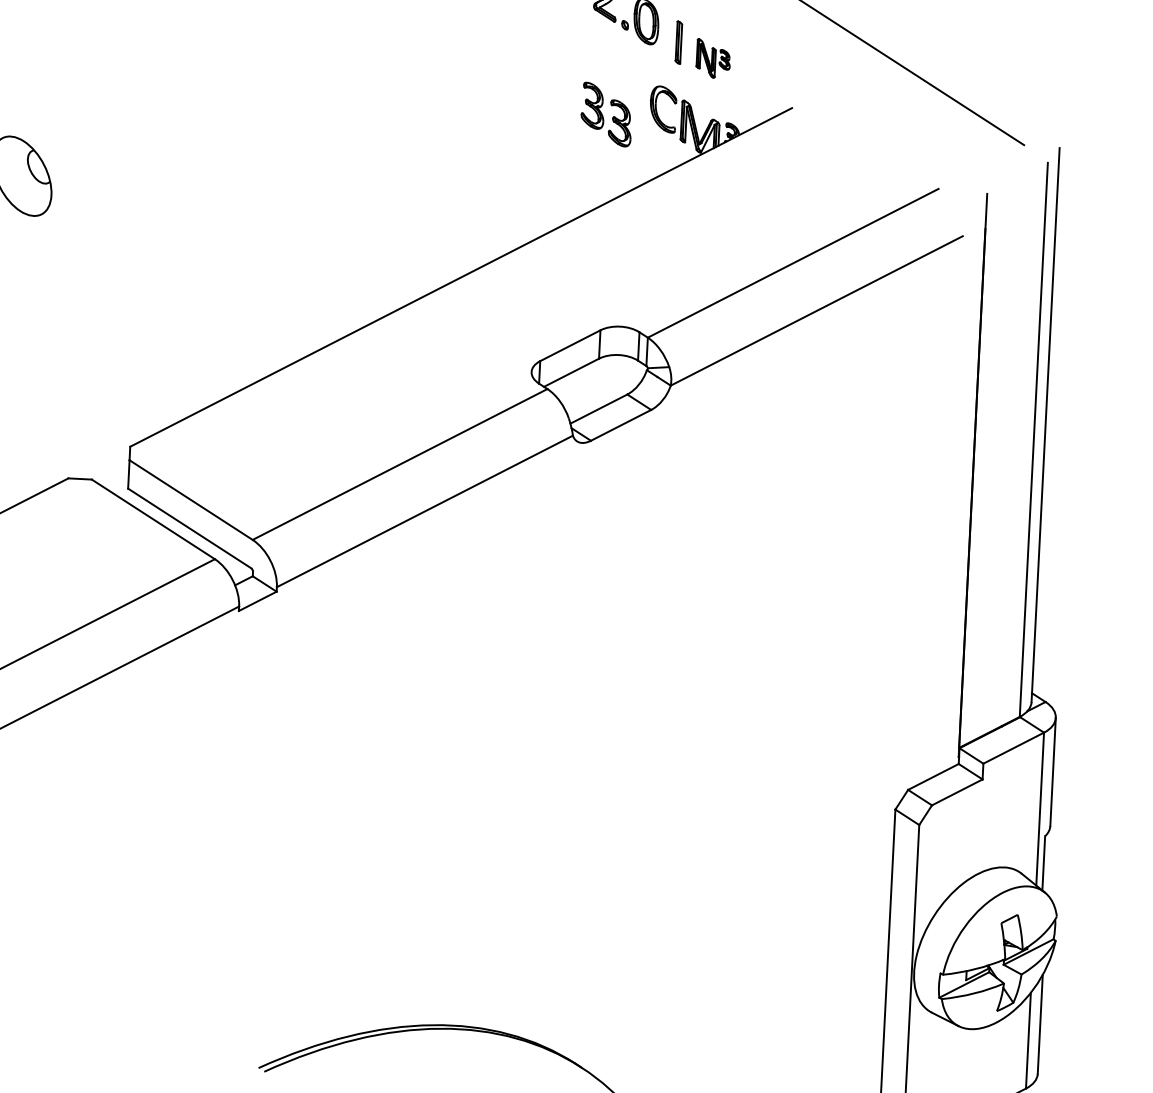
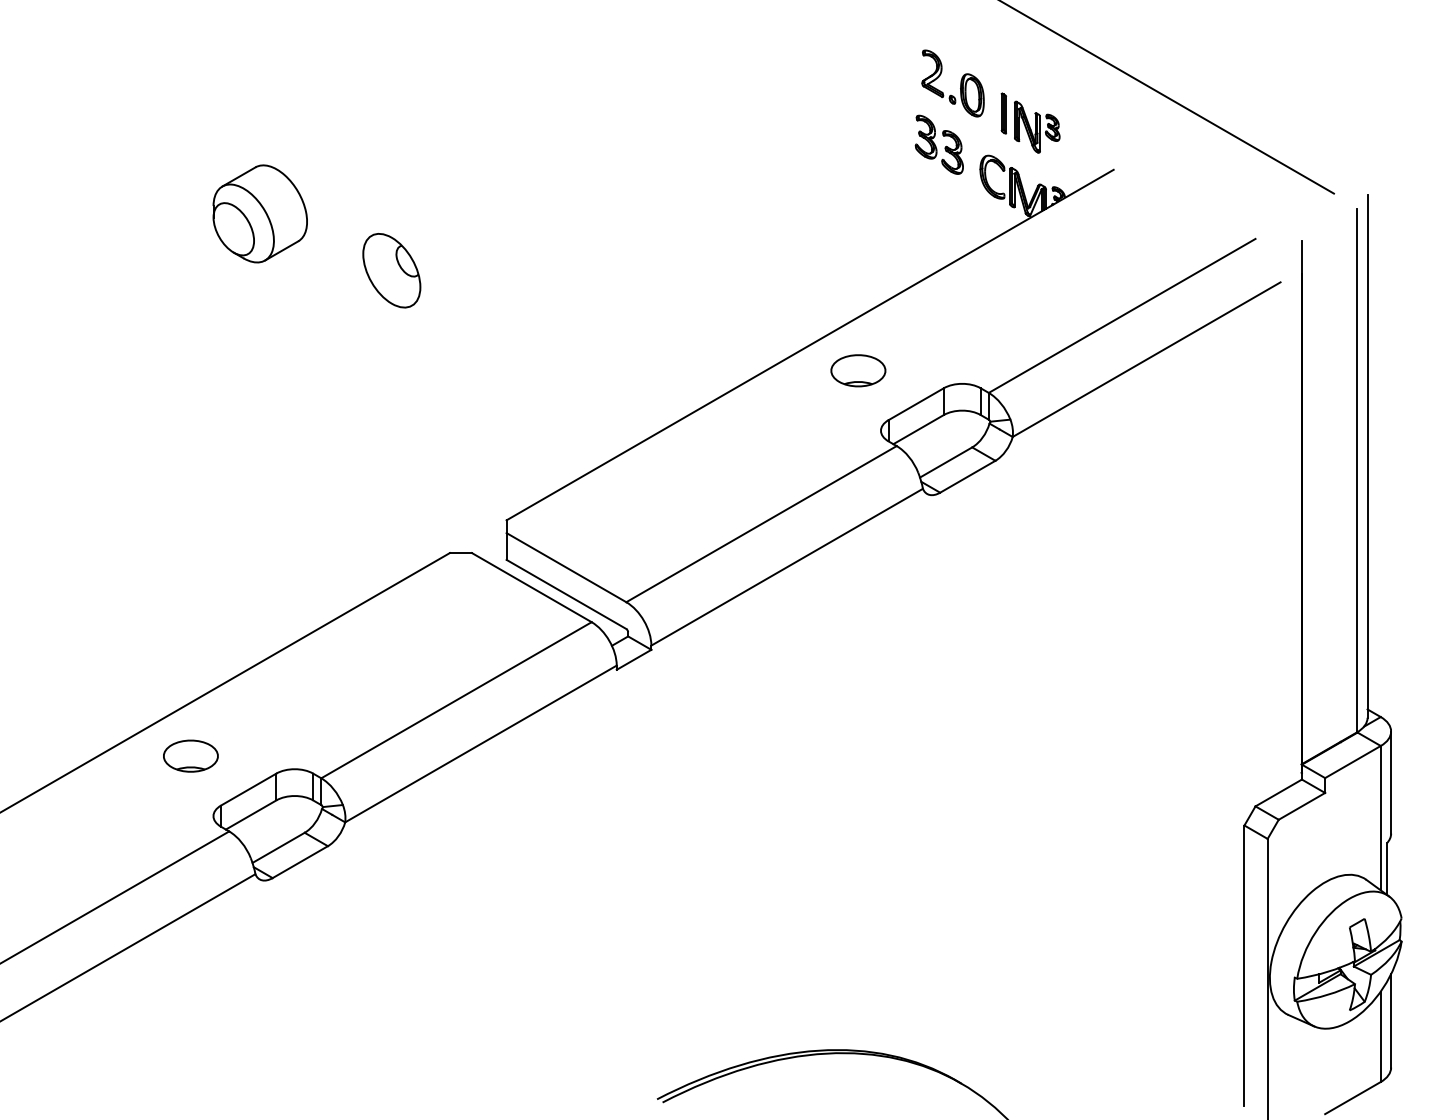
part: (713, 58) -> (1037, 126), size x1.43
part: (605, 114) -> (938, 144), moved
part: (511, 306) -> (858, 370), added

